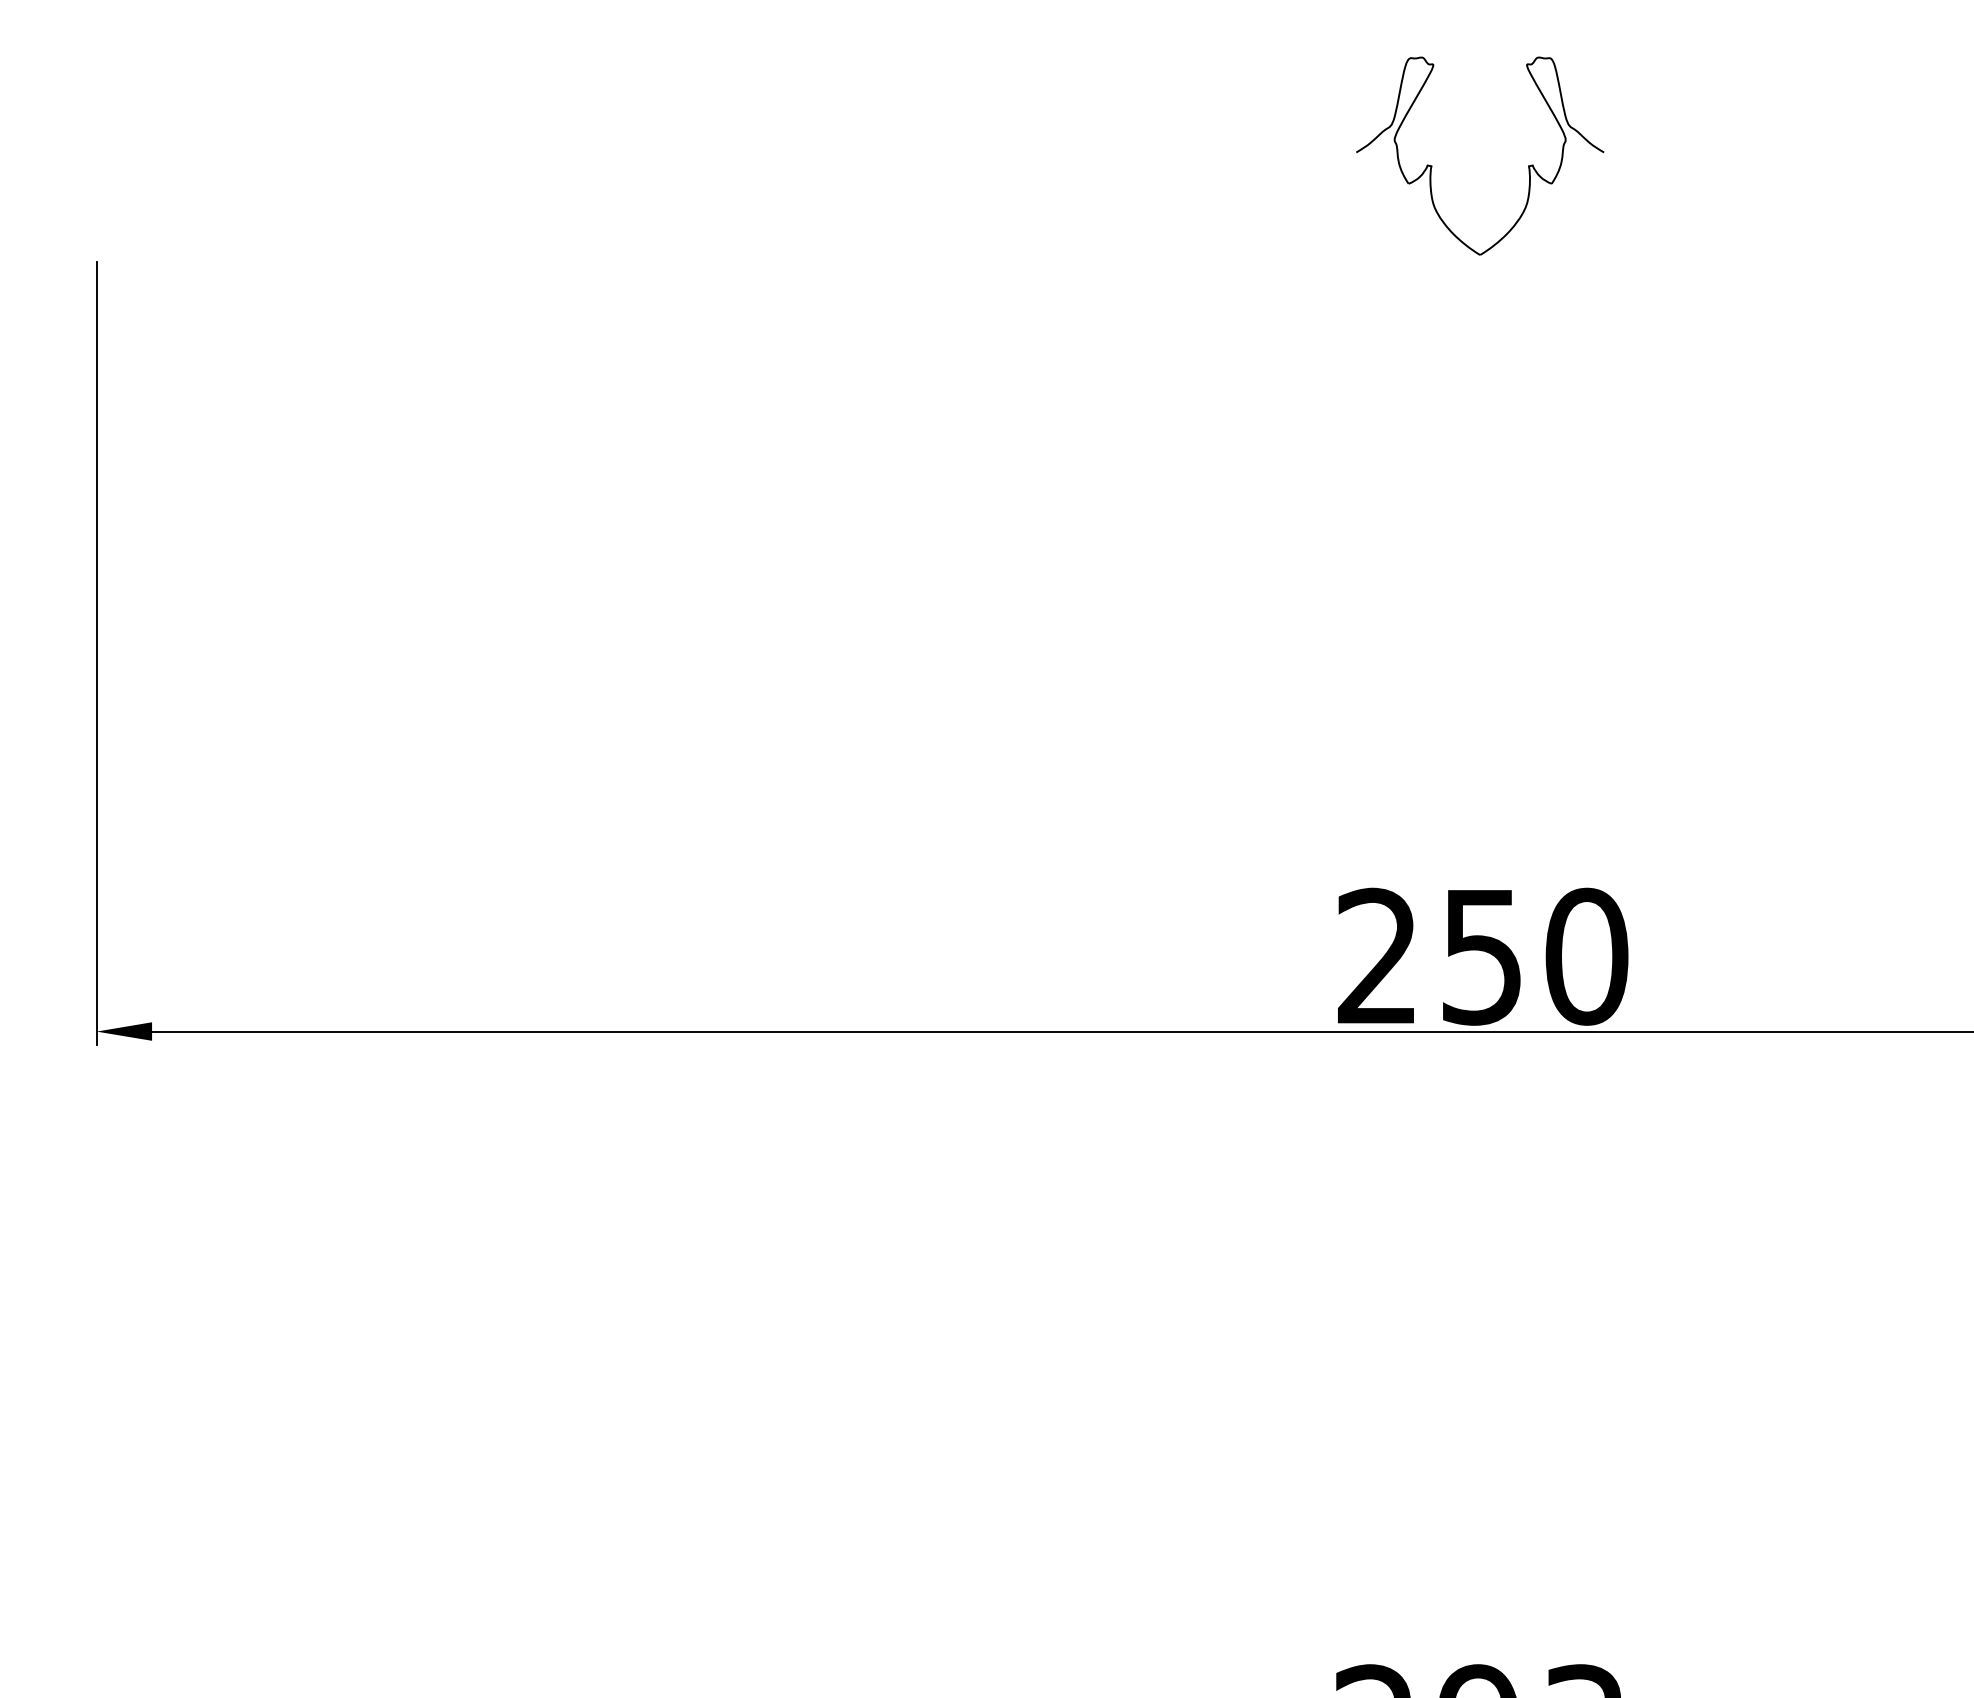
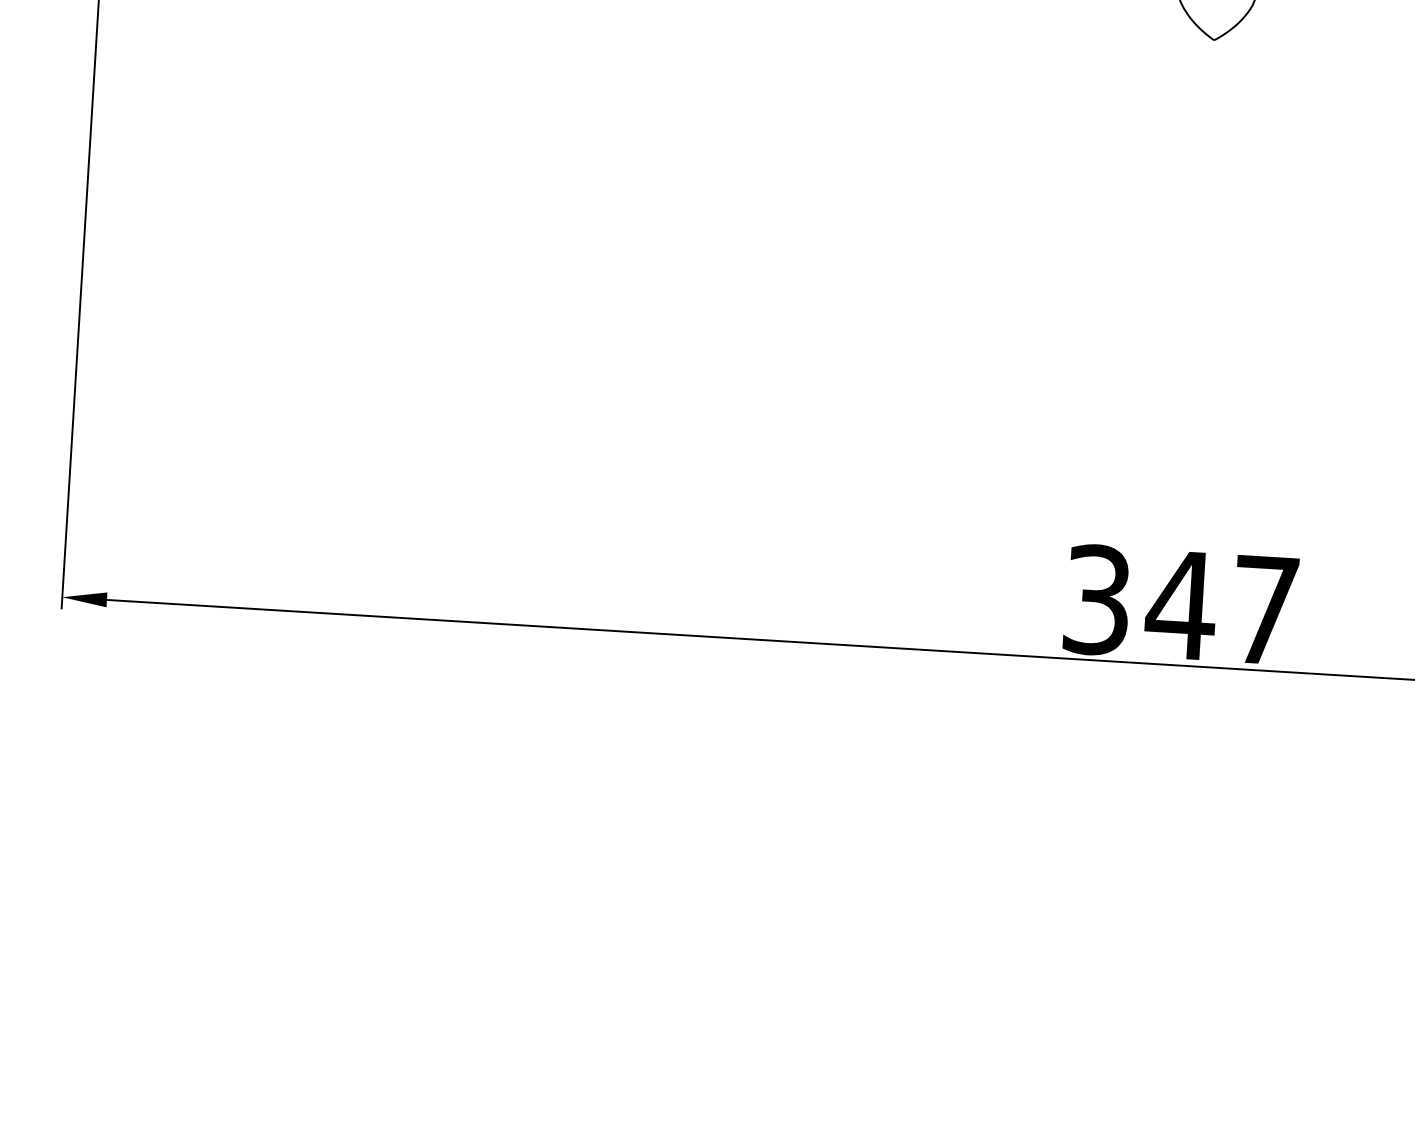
text: (1483, 956) -> (1182, 605), 250 -> 347

